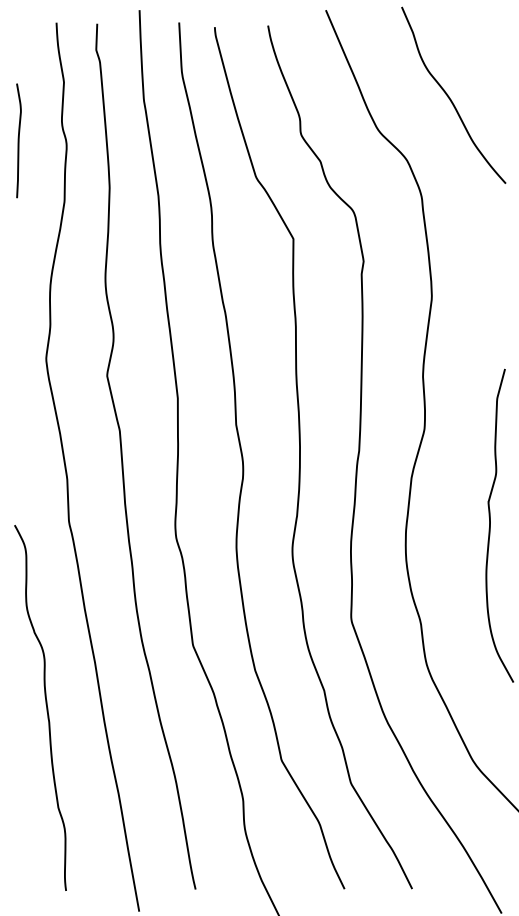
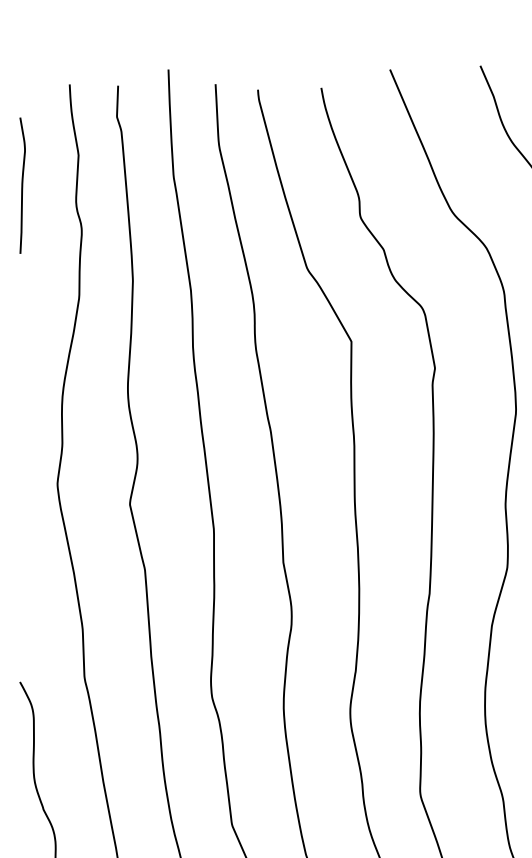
curve: (18, 140) -> (22, 185), moved

